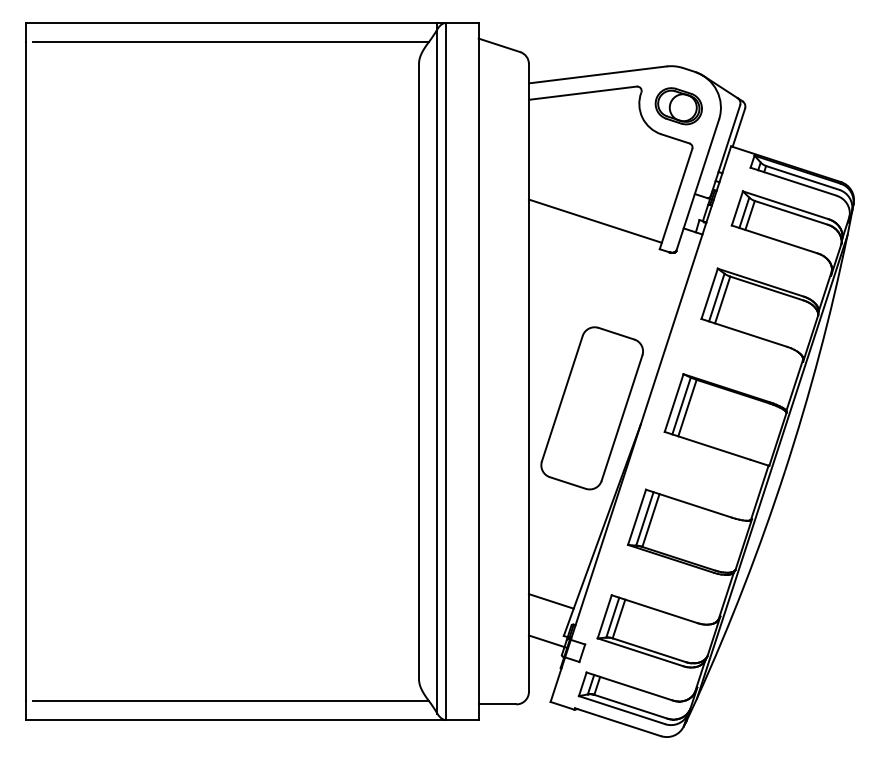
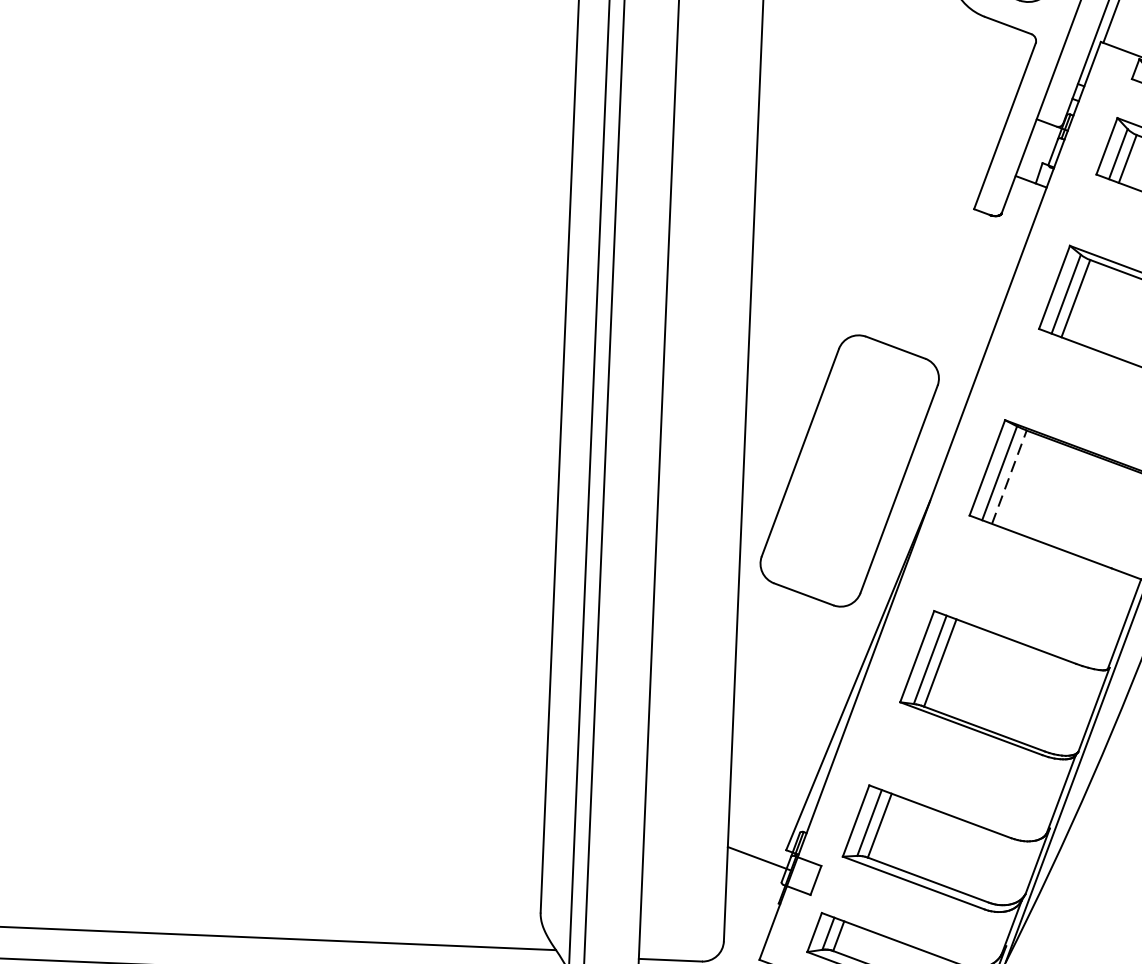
line: (594, 220) -> (866, 156), removed
line: (687, 408) -> (1009, 477), solid -> dashed
line: (550, 601) -> (766, 791), removed

